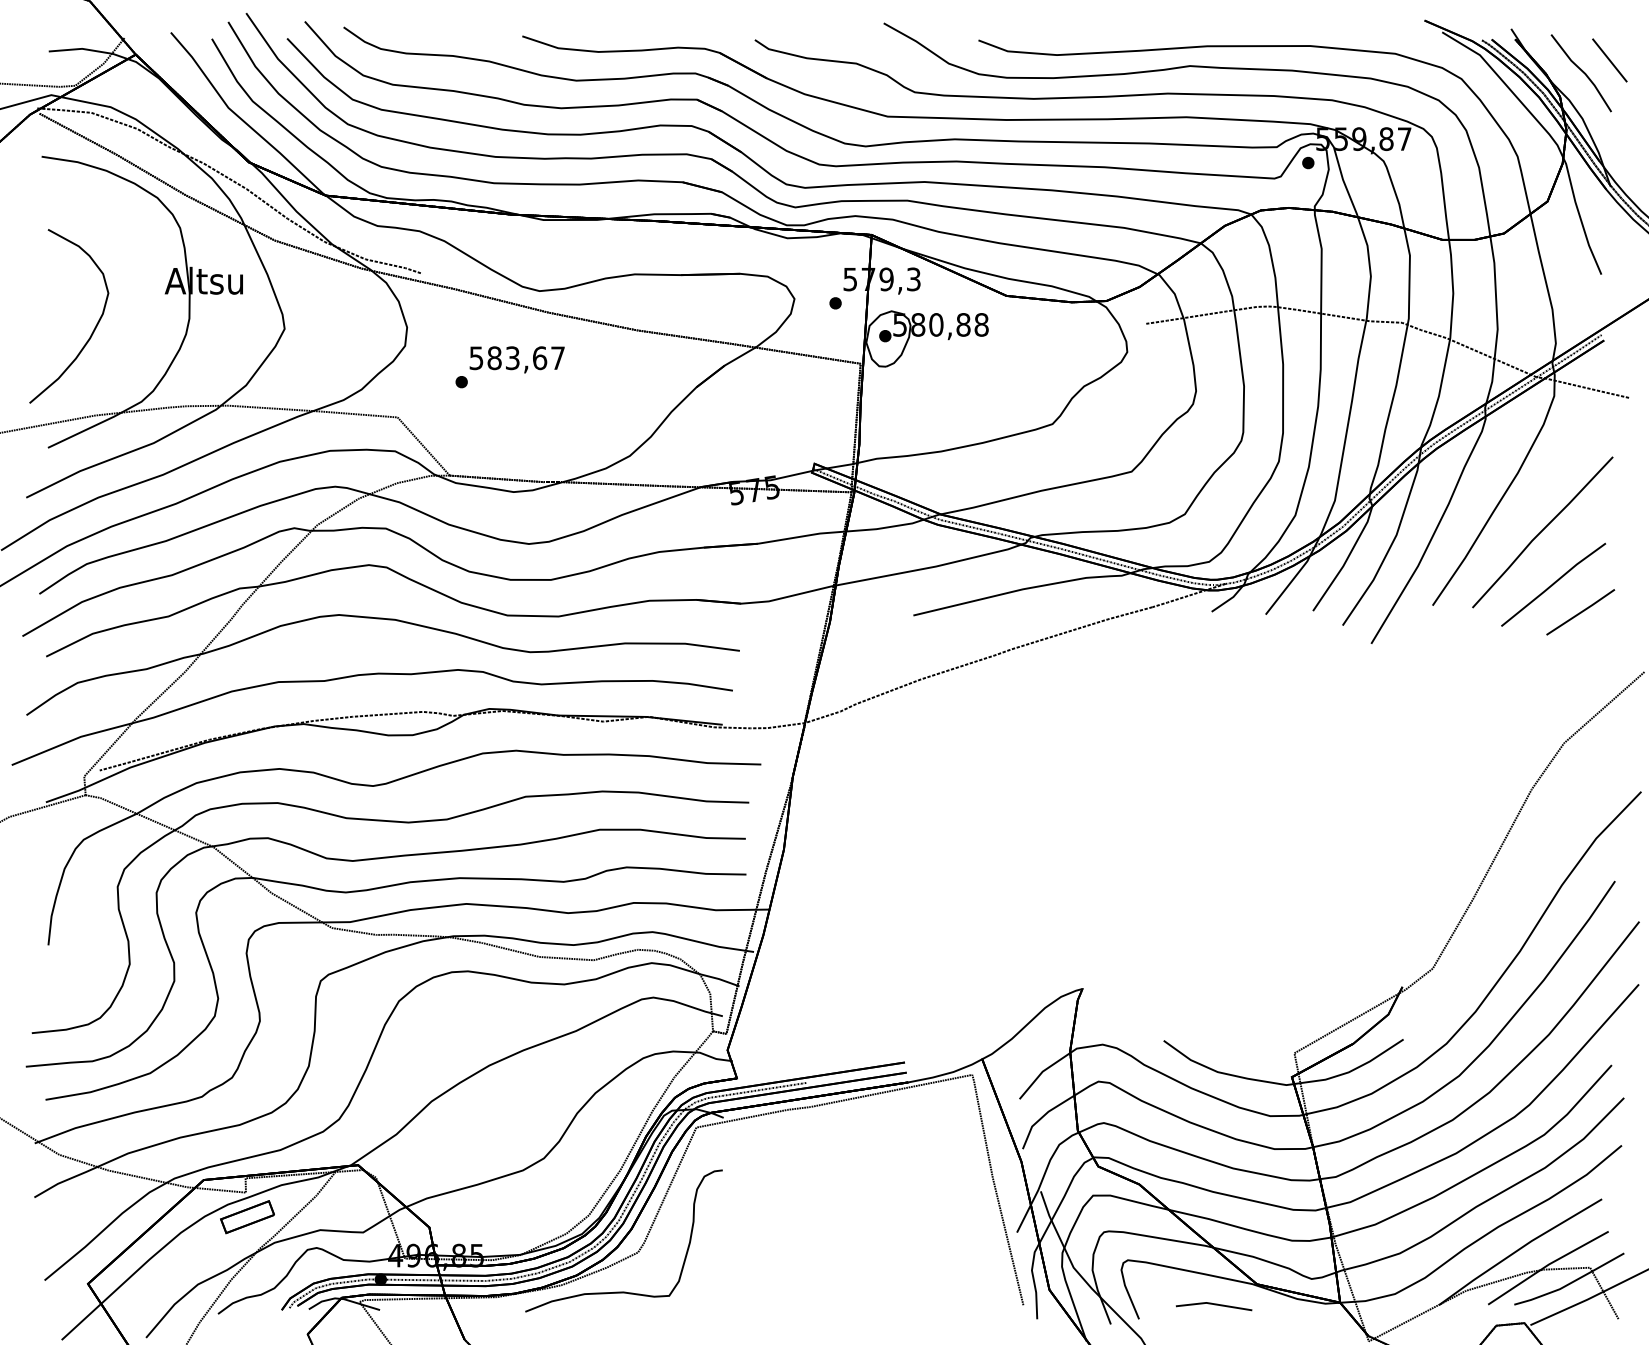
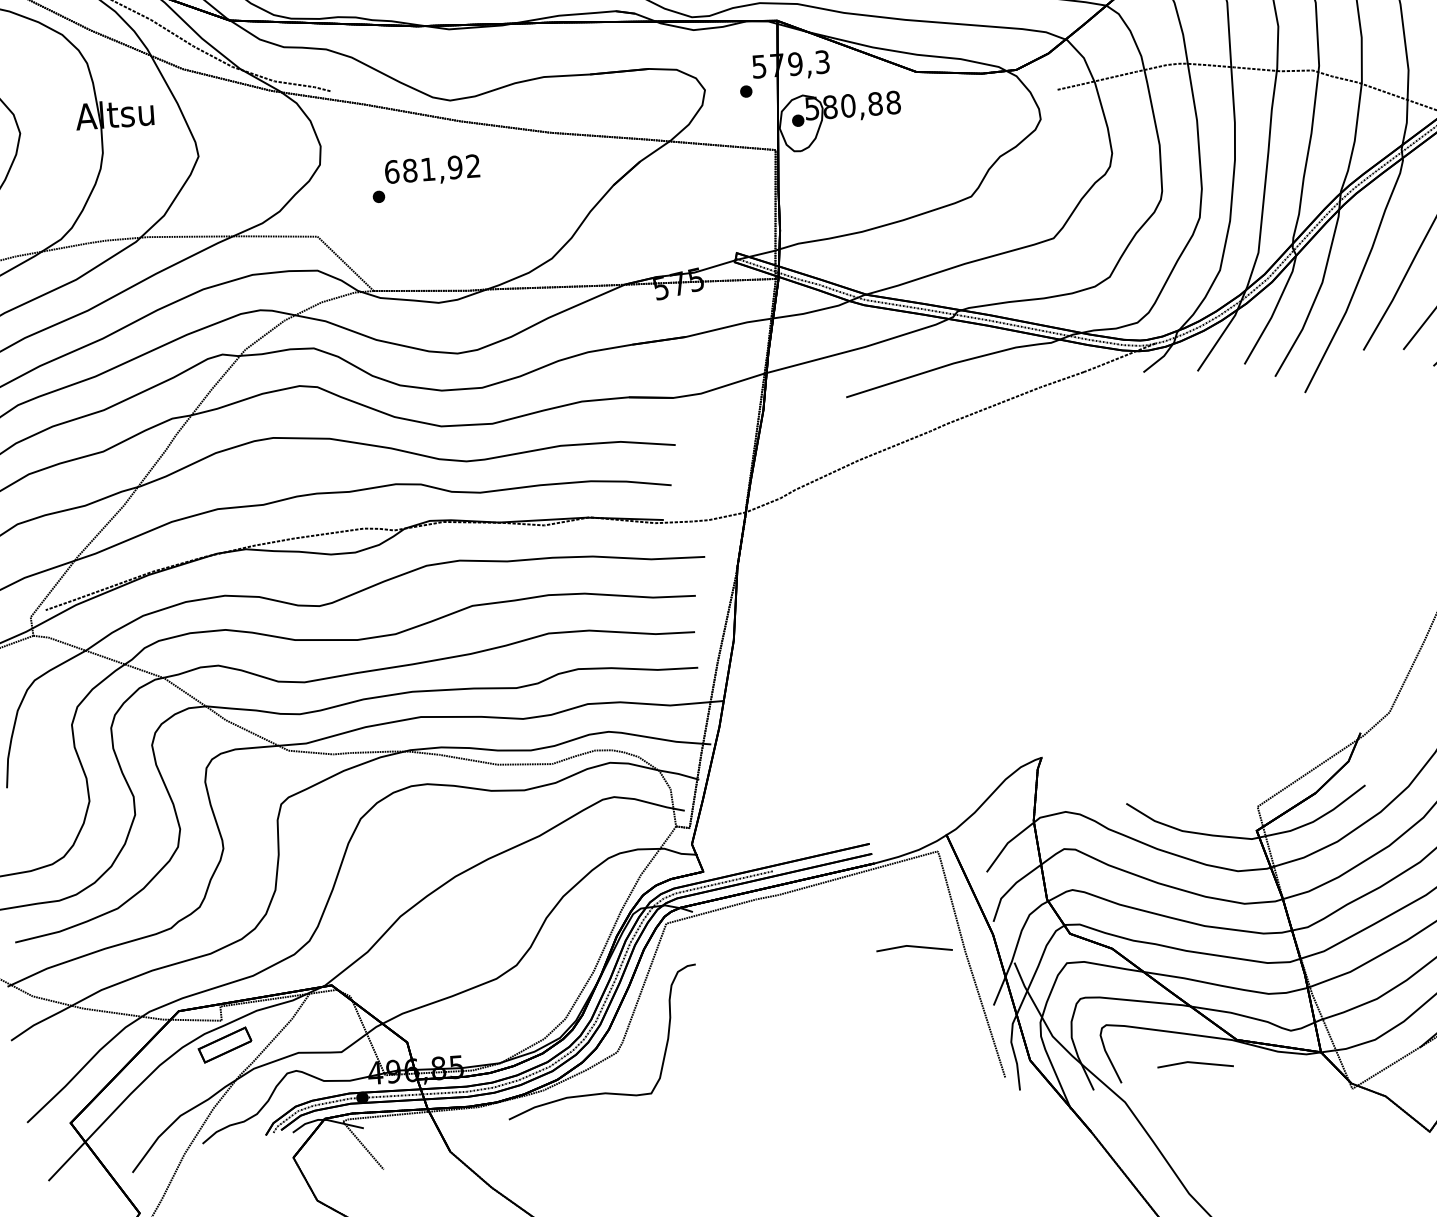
text: (516, 358) -> (431, 169), 583,67 -> 681,92
line: (942, 1169) -> (914, 947), added

